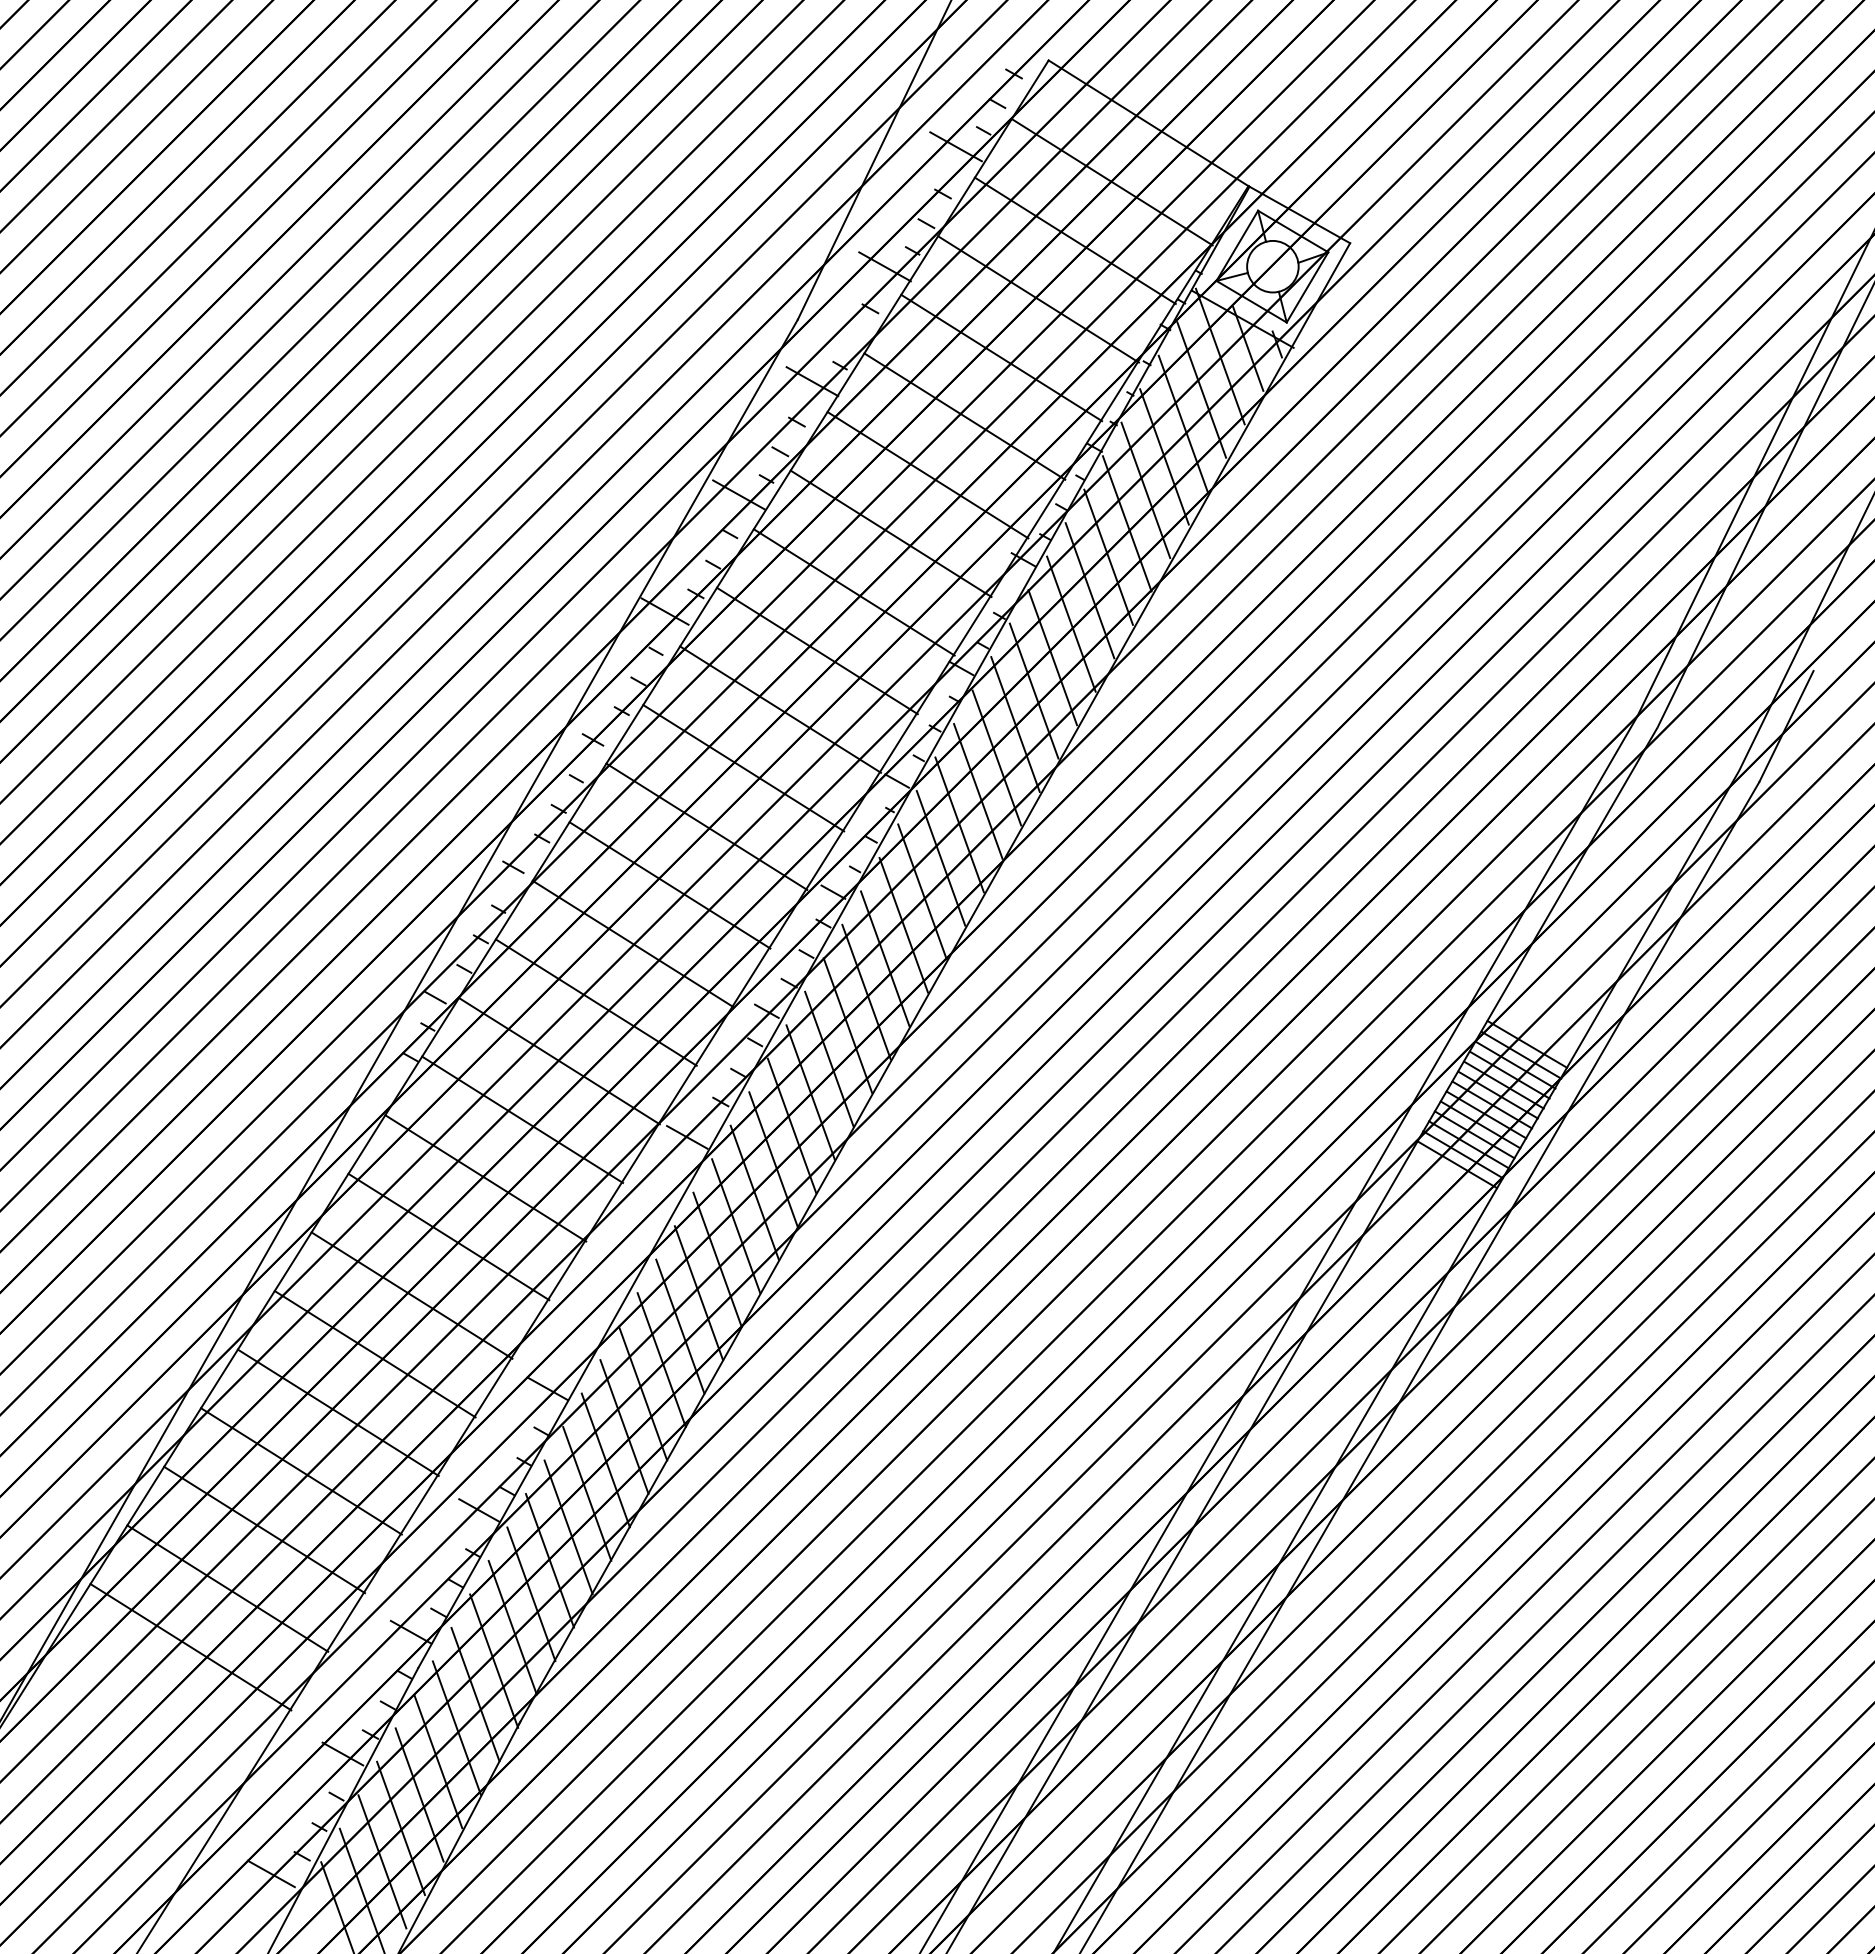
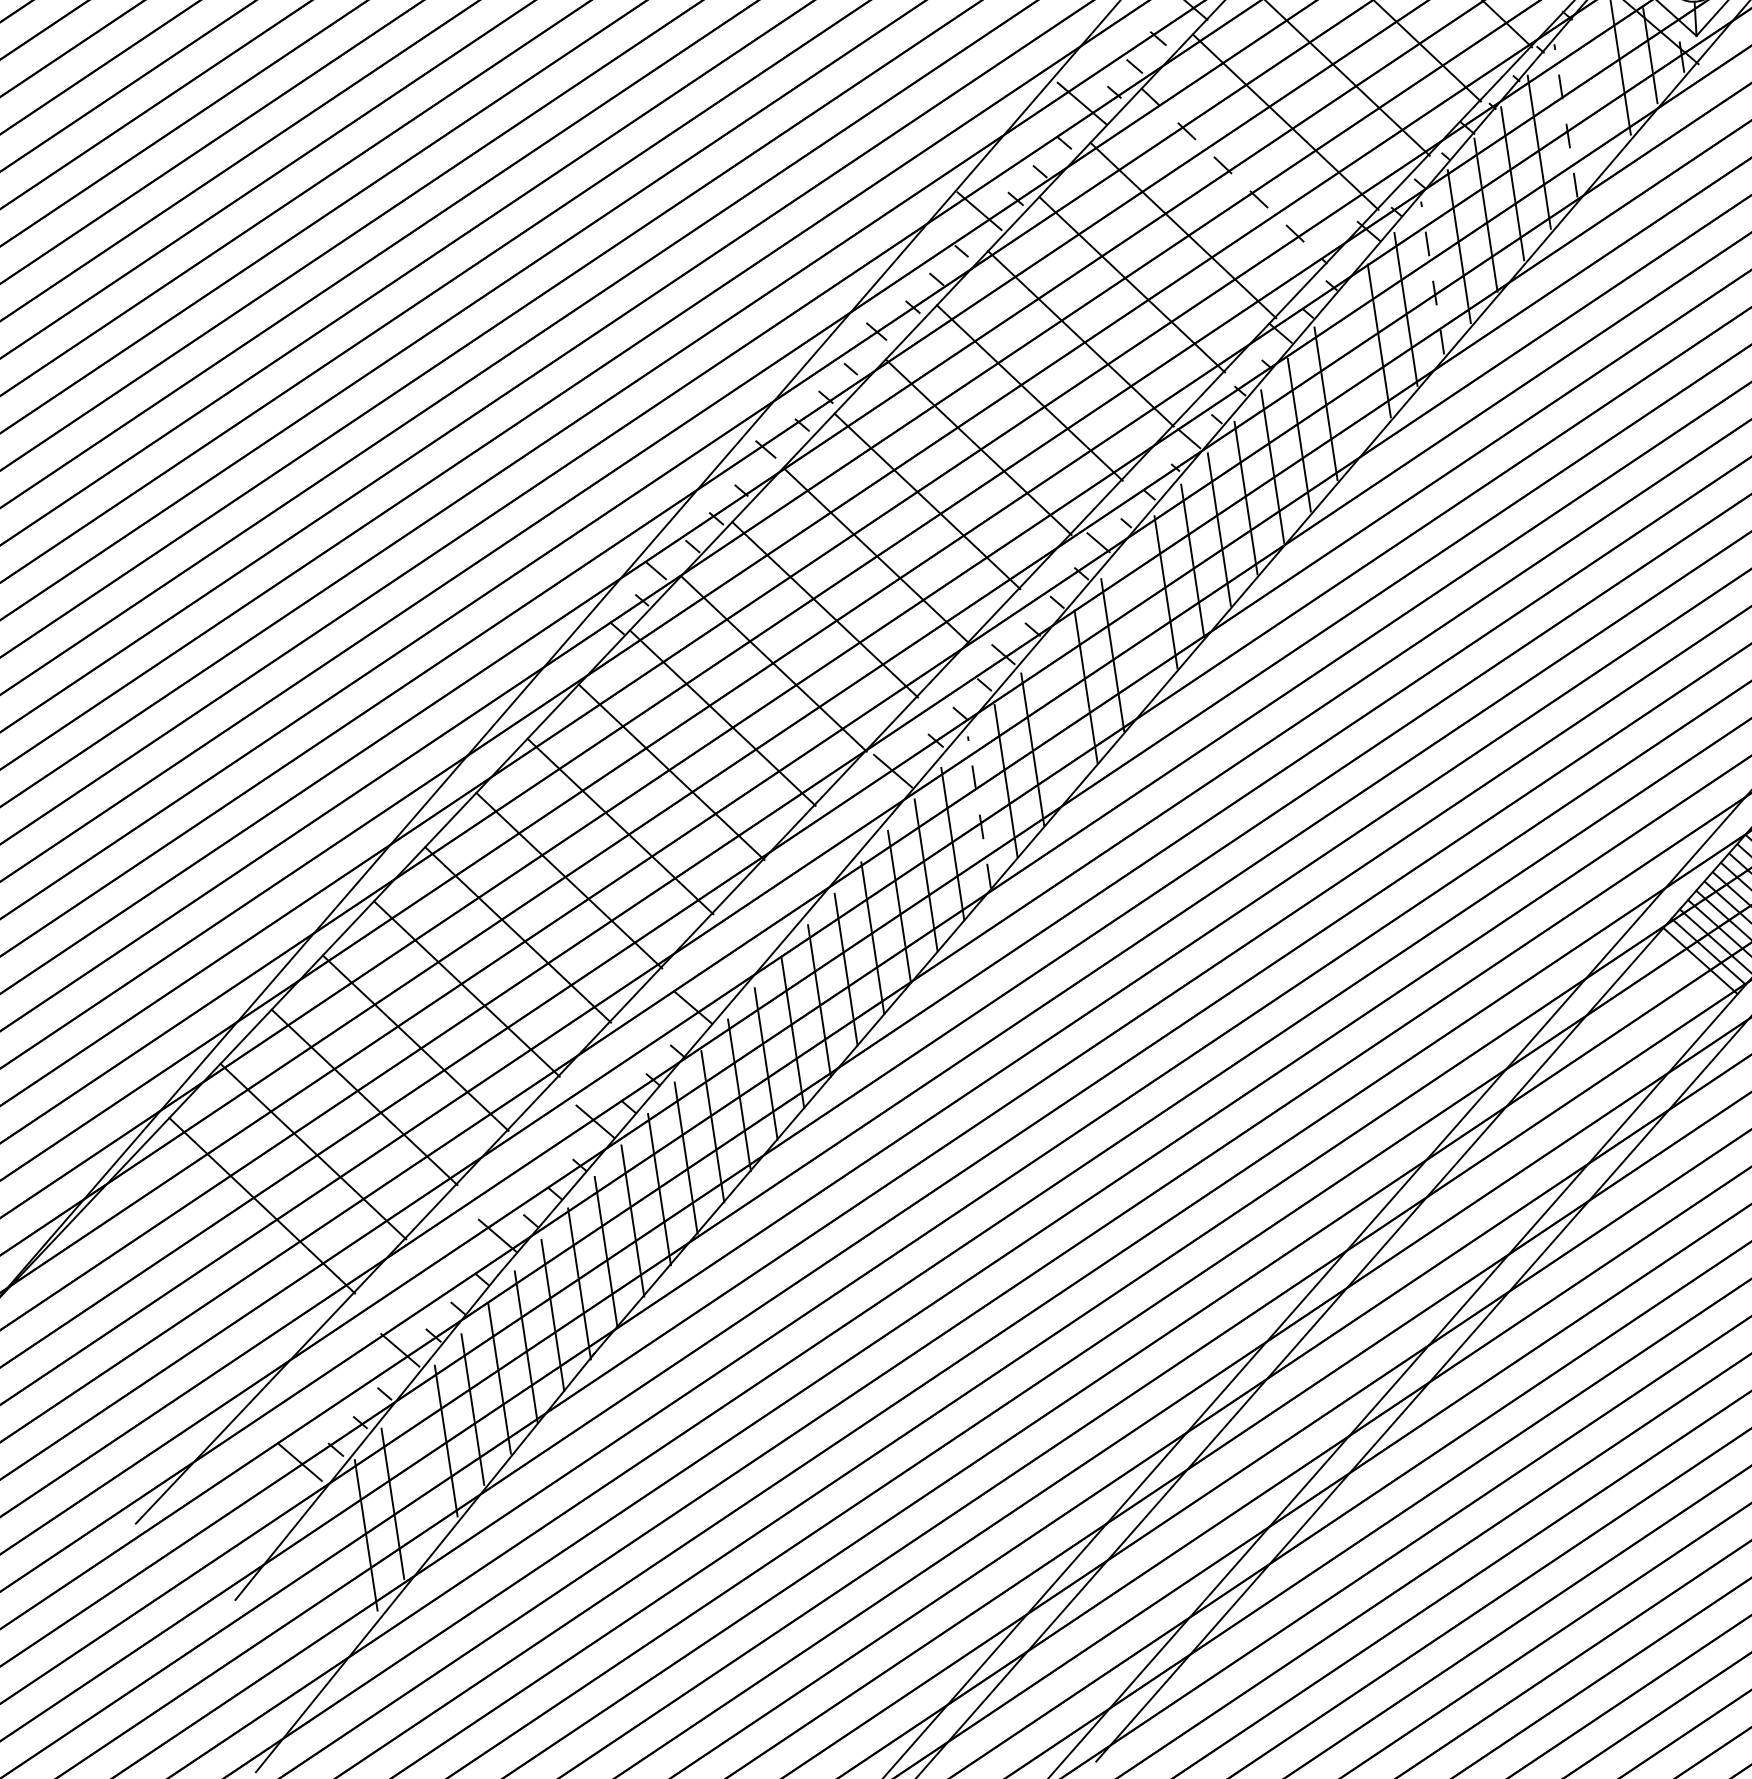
line: (1201, 389) -> (1592, 88), removed
line: (1183, 423) -> (1566, 120), solid -> dashed
line: (891, 533) -> (1234, 176), solid -> dashed
line: (1090, 590) -> (1433, 277), solid -> dashed
line: (1033, 690) -> (1352, 371), removed
line: (884, 958) -> (1138, 623), removed
line: (829, 1058) -> (1059, 717), removed
line: (773, 1158) -> (979, 811), solid -> dashed
line: (382, 1861) -> (419, 1472), removed

